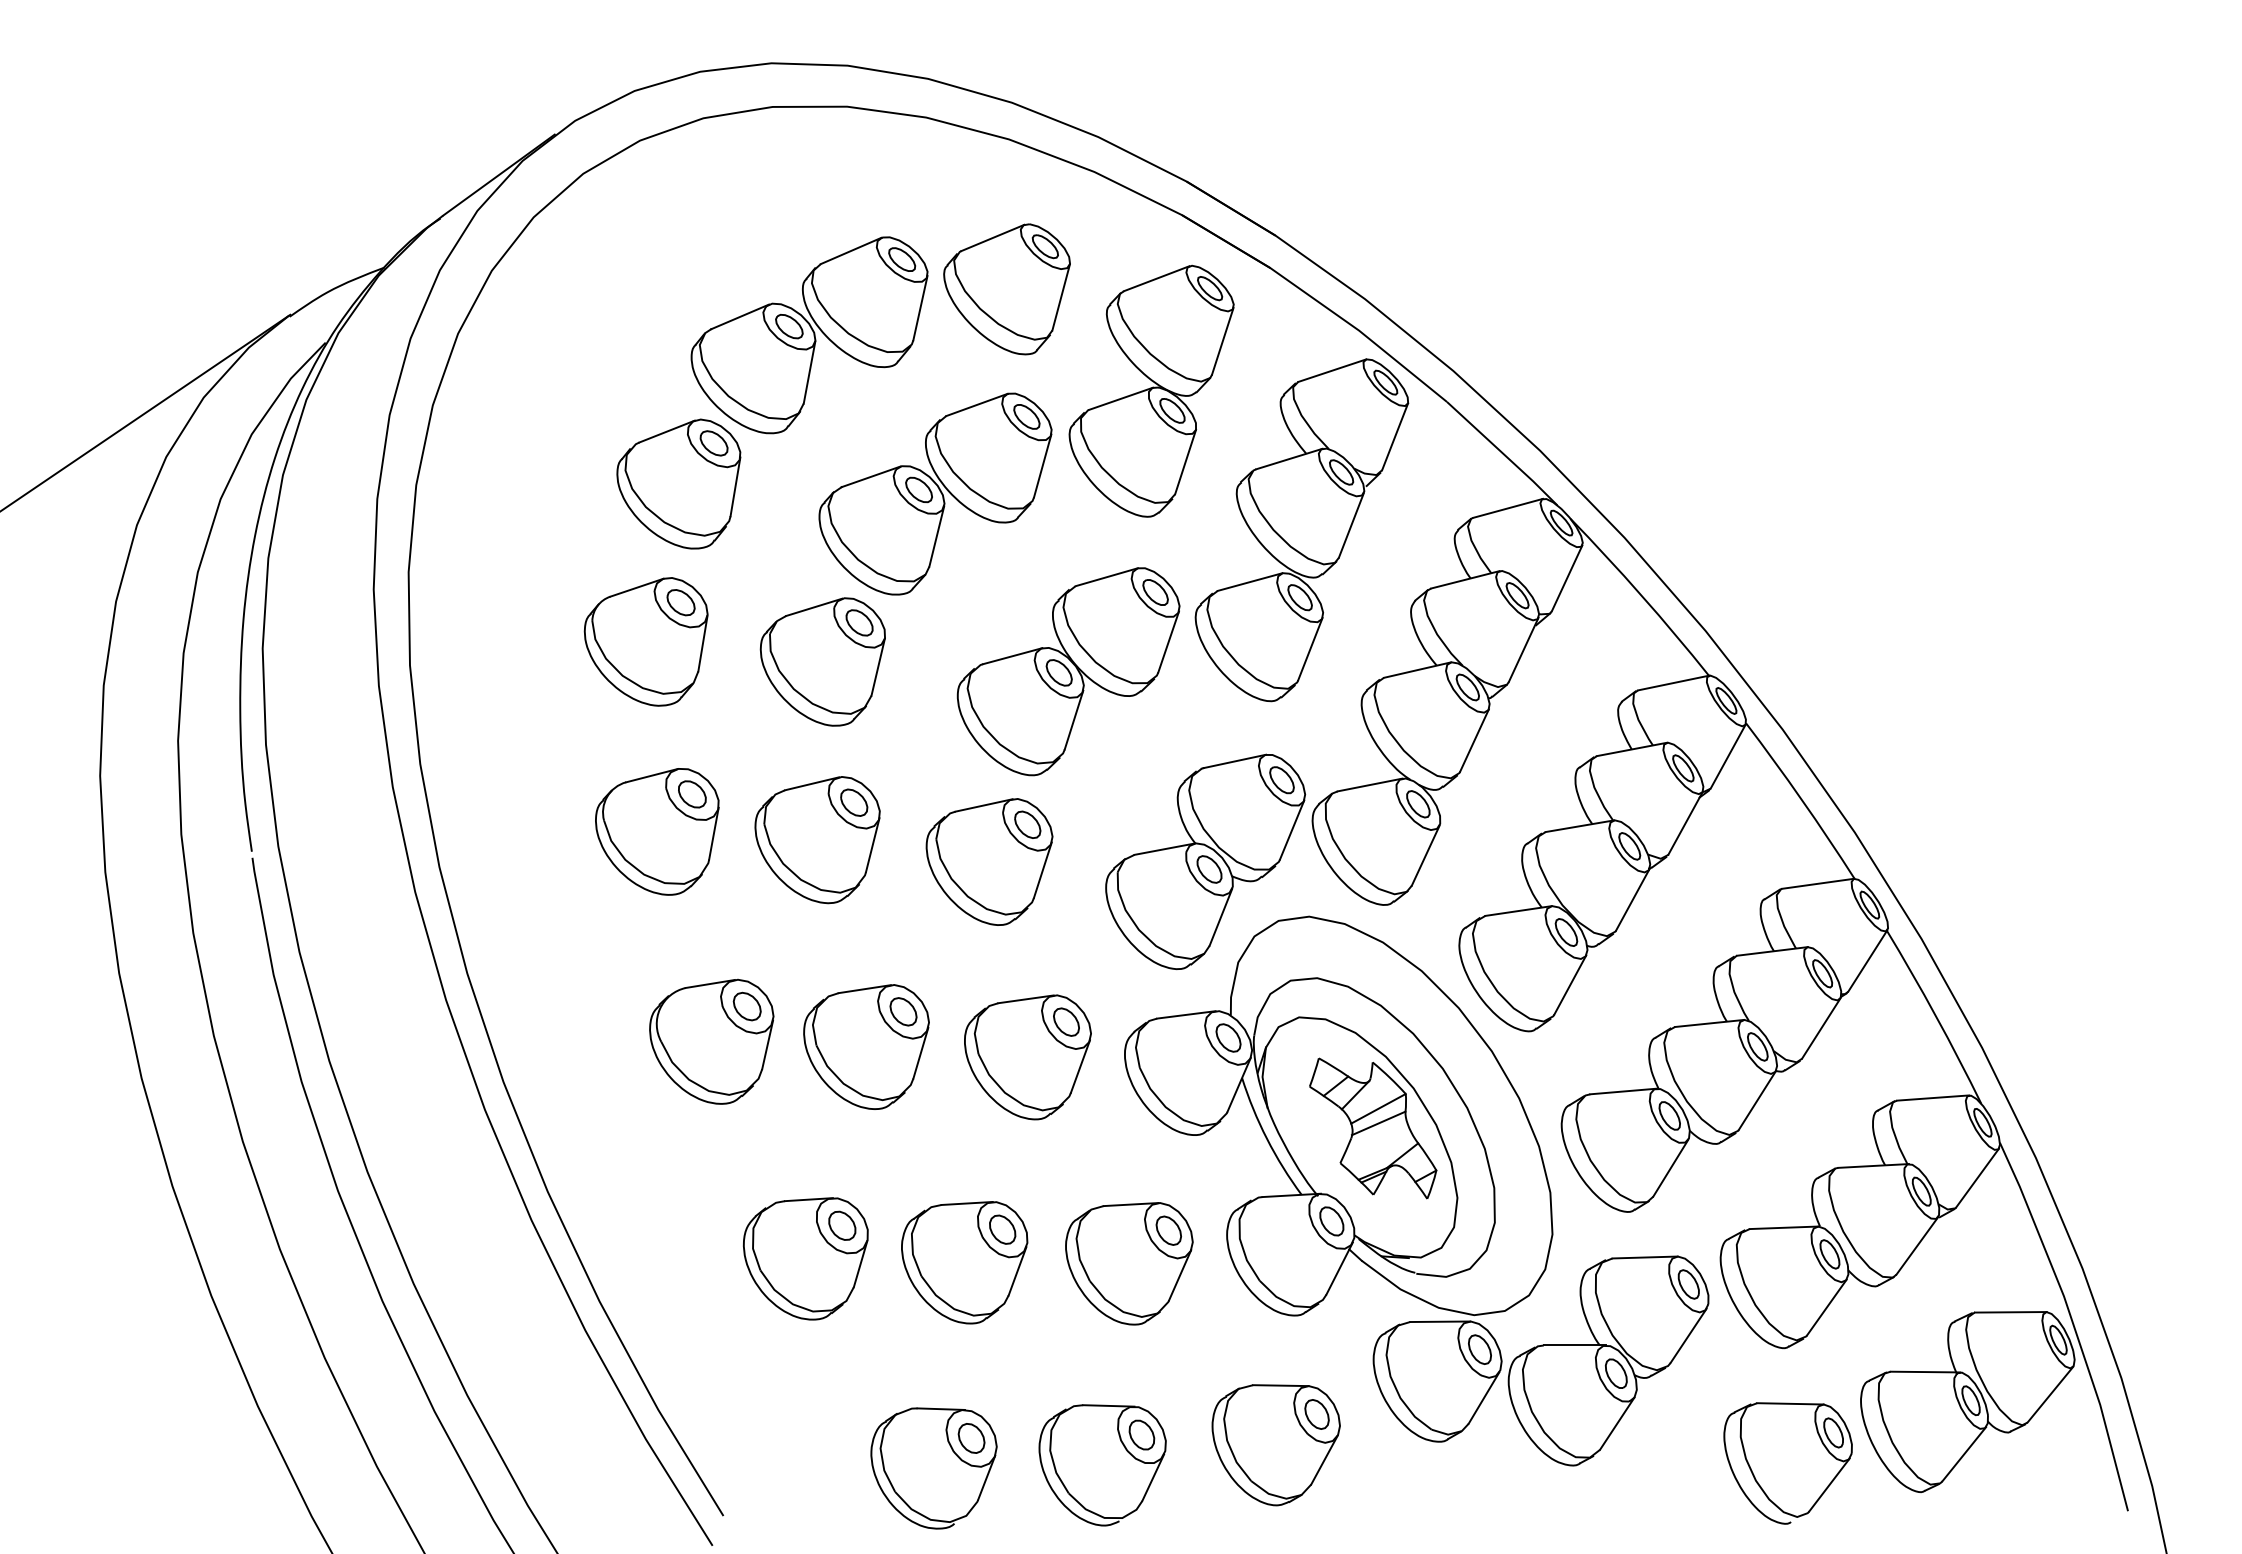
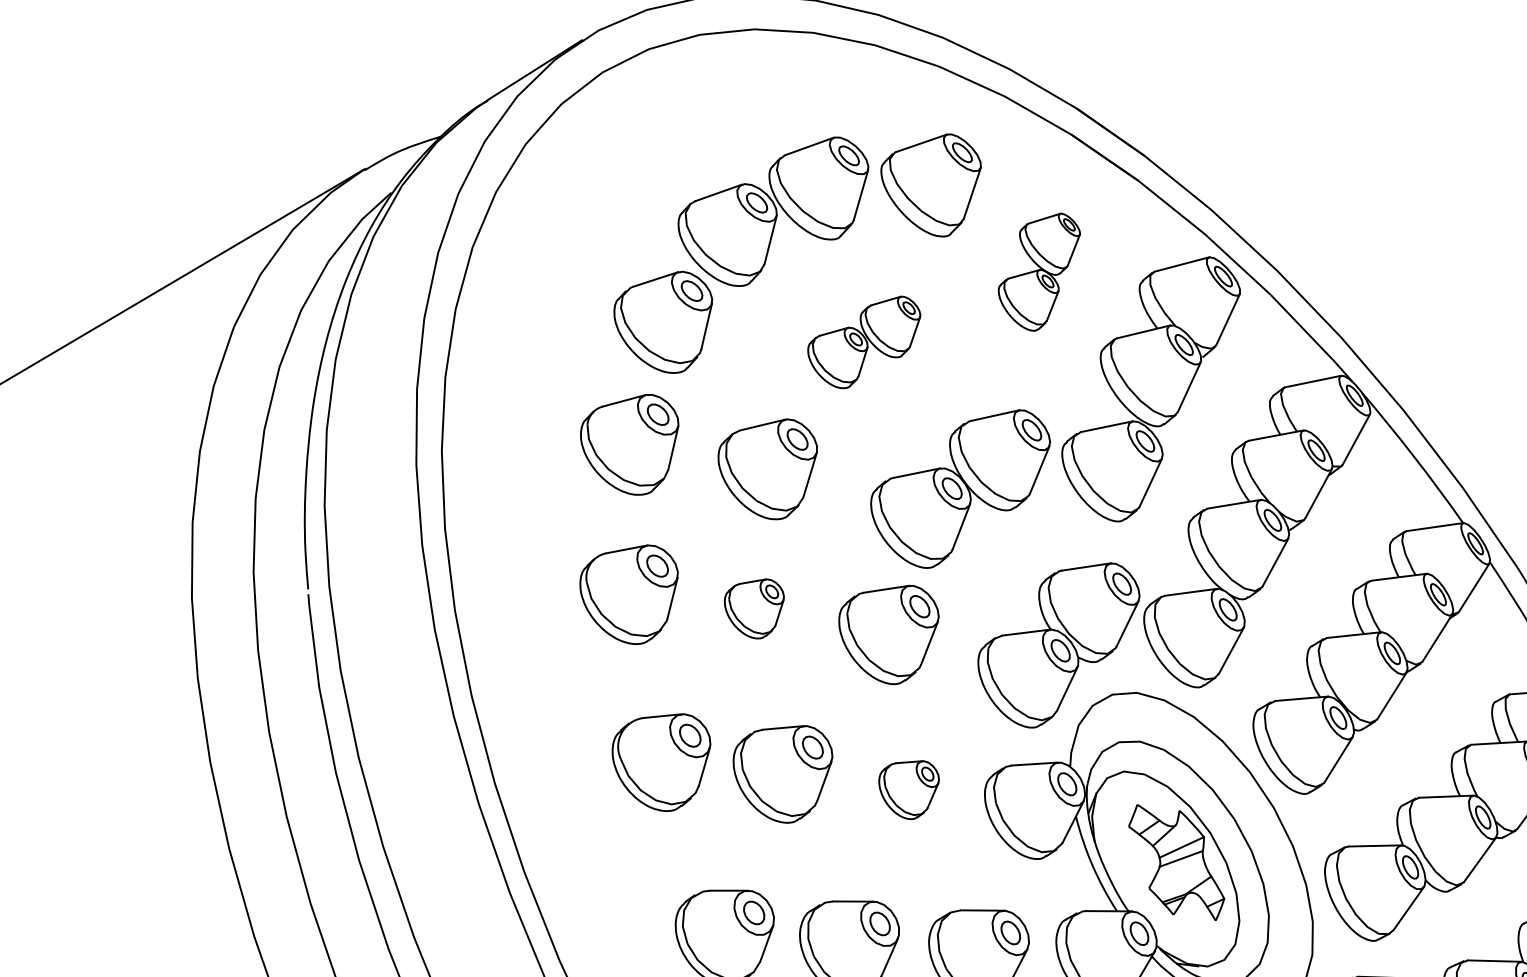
part: (1151, 390) -> (1038, 271), size x0.6
part: (935, 493) -> (863, 341), size x0.6
part: (817, 840) -> (753, 608), size x0.6
part: (1027, 1057) -> (908, 789), size x0.6

